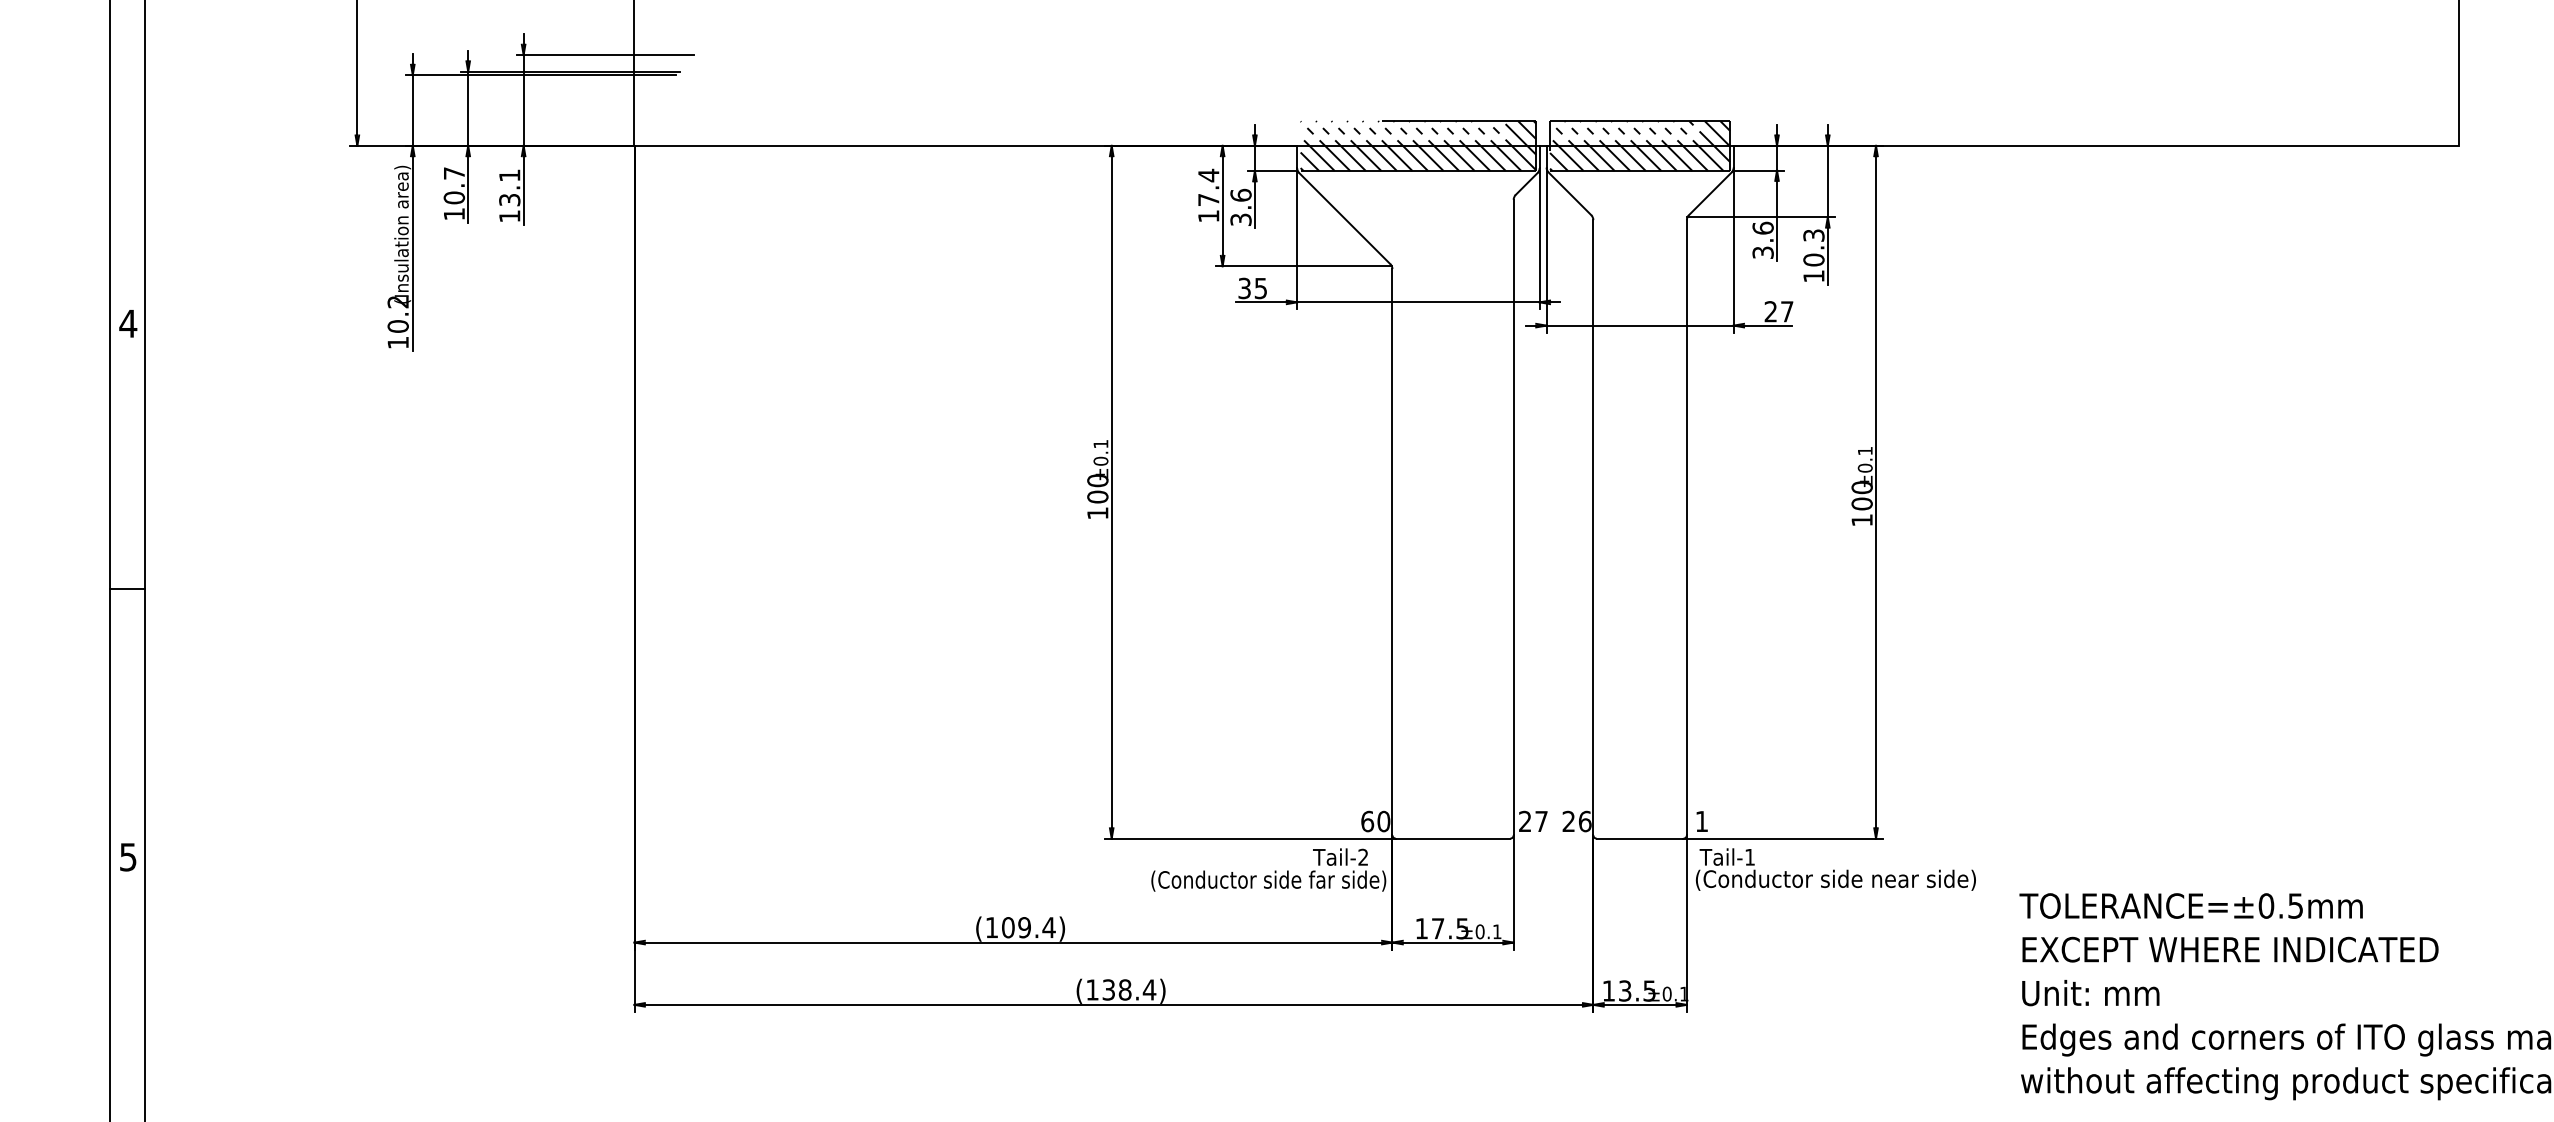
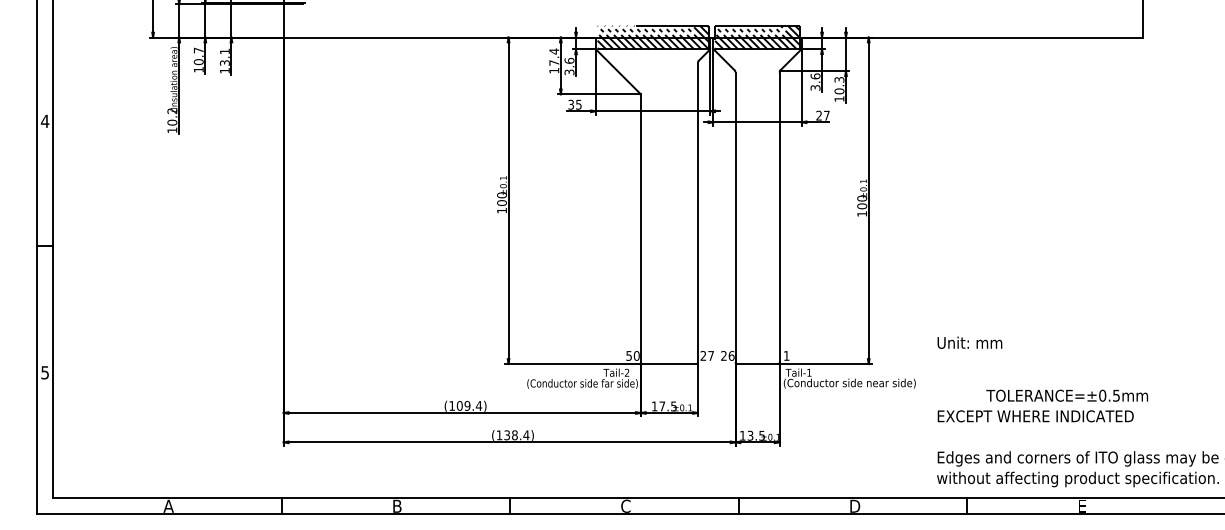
text: (1368, 820) -> (629, 355), 60 -> 50
text: (2191, 905) -> (1067, 395), moved
text: (2089, 992) -> (969, 342), moved

